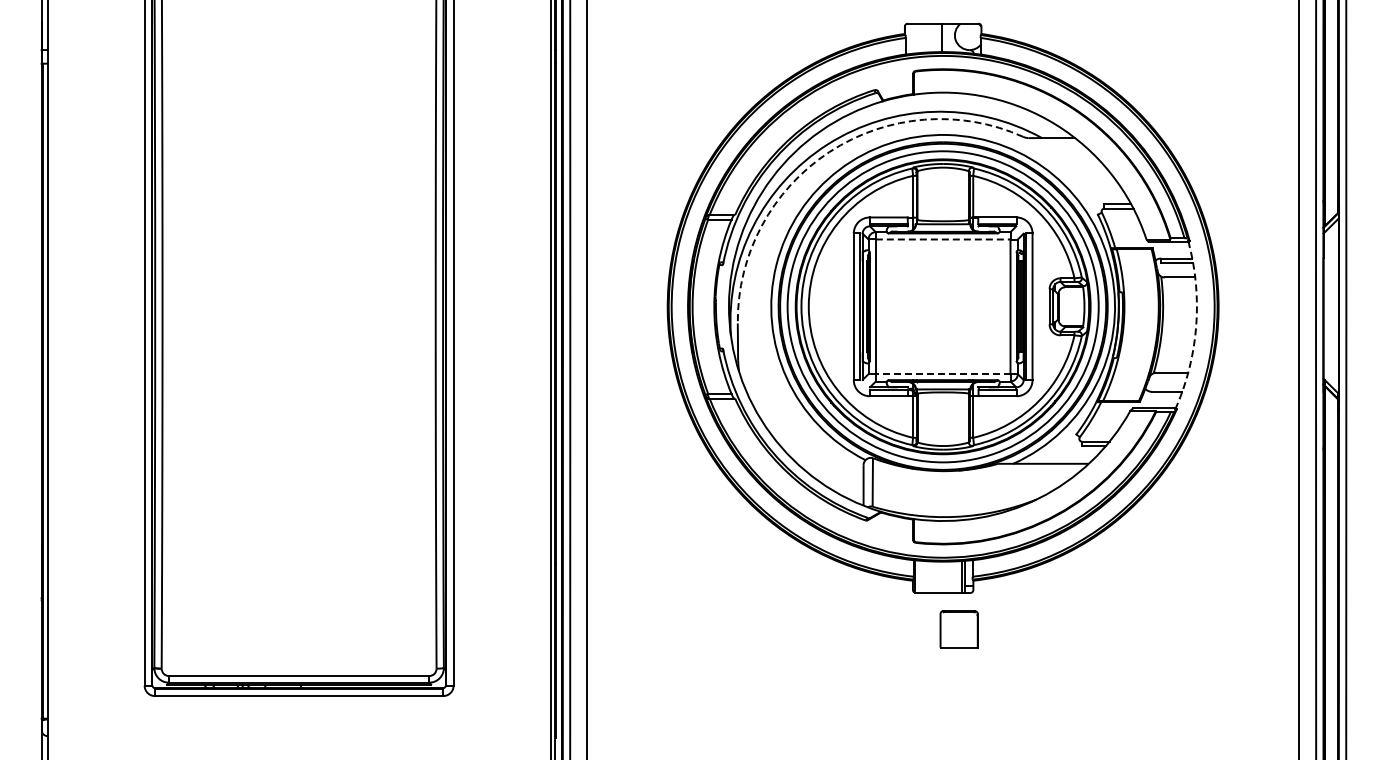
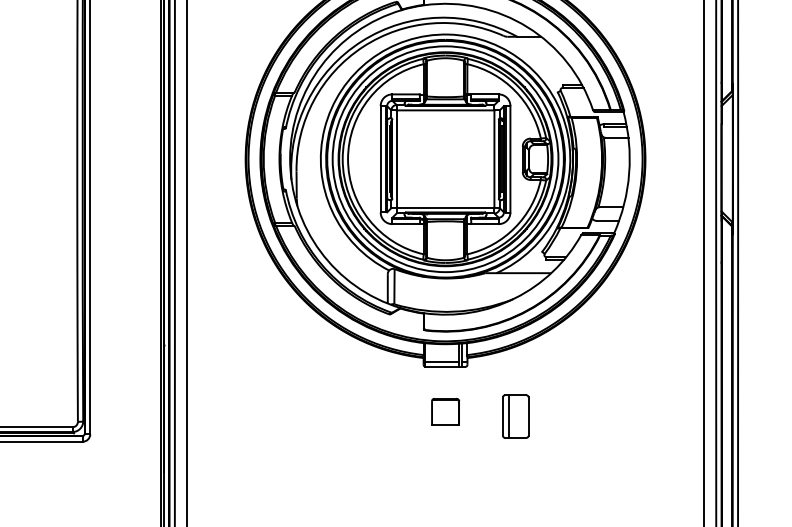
arc: (829, 152) -> (363, 47), dashed -> solid
line: (943, 239) -> (445, 110), dashed -> solid
arc: (1196, 326) -> (629, 173), dashed -> solid
line: (942, 374) -> (445, 208), dashed -> solid
line: (937, 586) -> (441, 362), added
part: (958, 629) -> (445, 412), moved
part: (1039, 661) -> (515, 416), added

